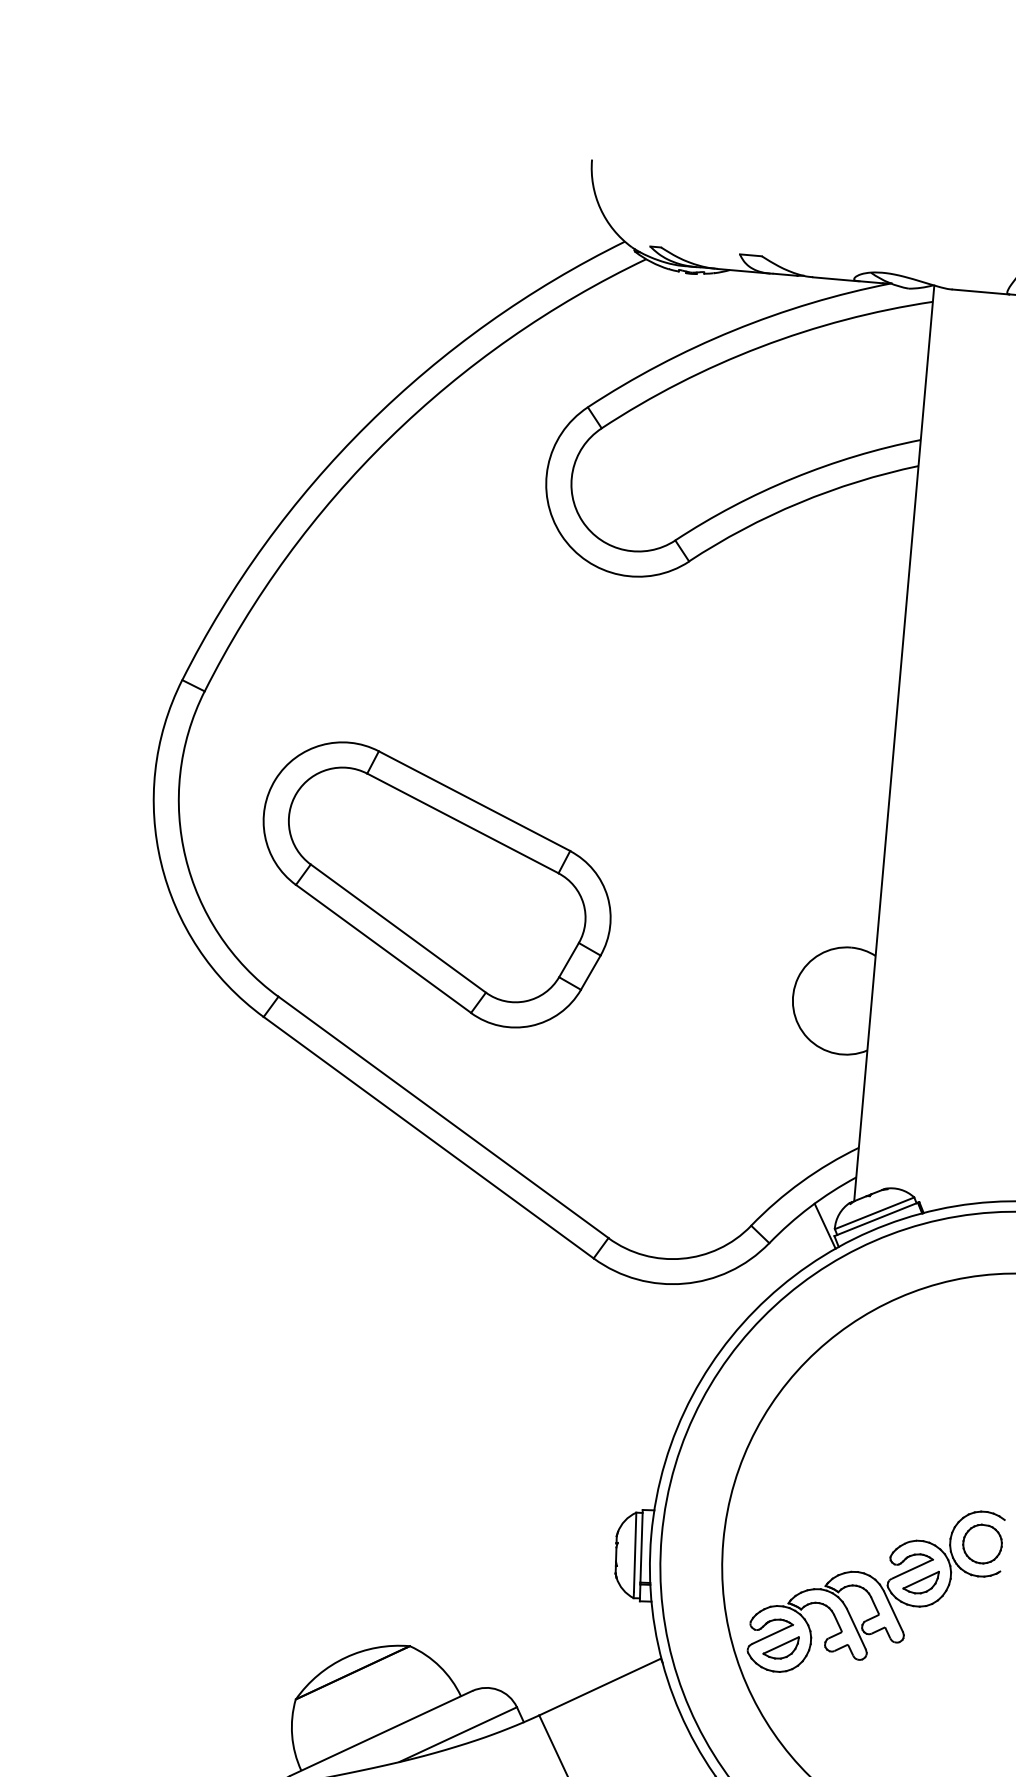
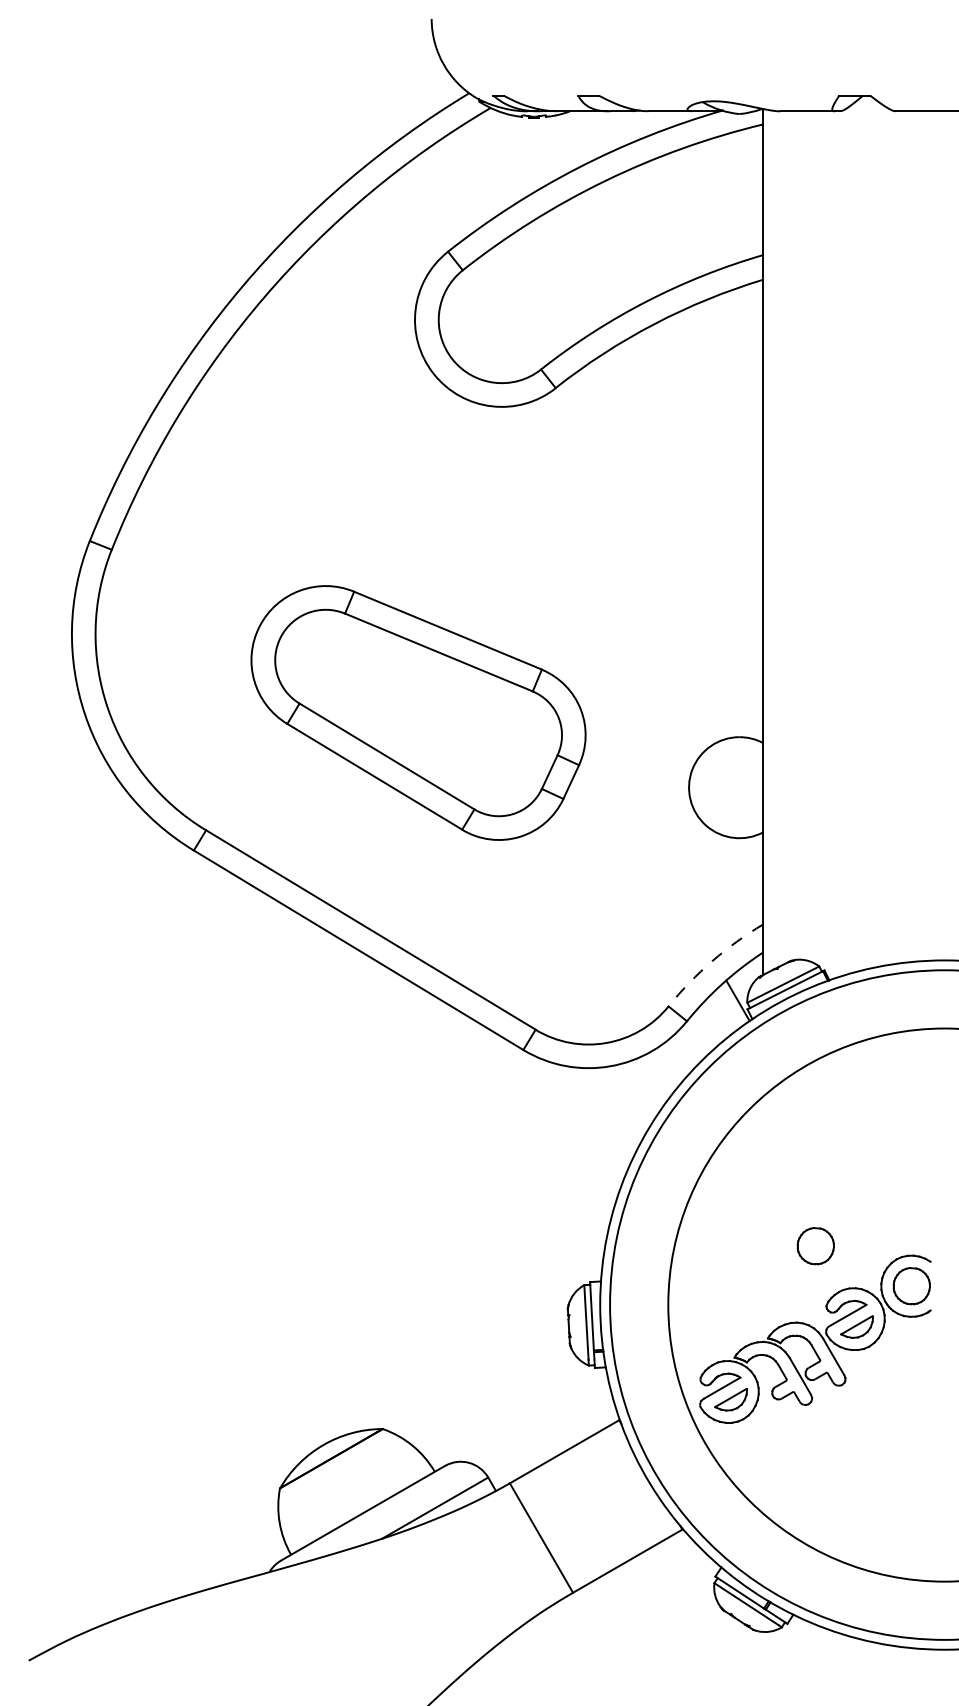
part: (435, 884) -> (418, 712), moved
arc: (801, 1182) -> (712, 961), solid -> dashed
part: (884, 1493) -> (815, 1246), added

